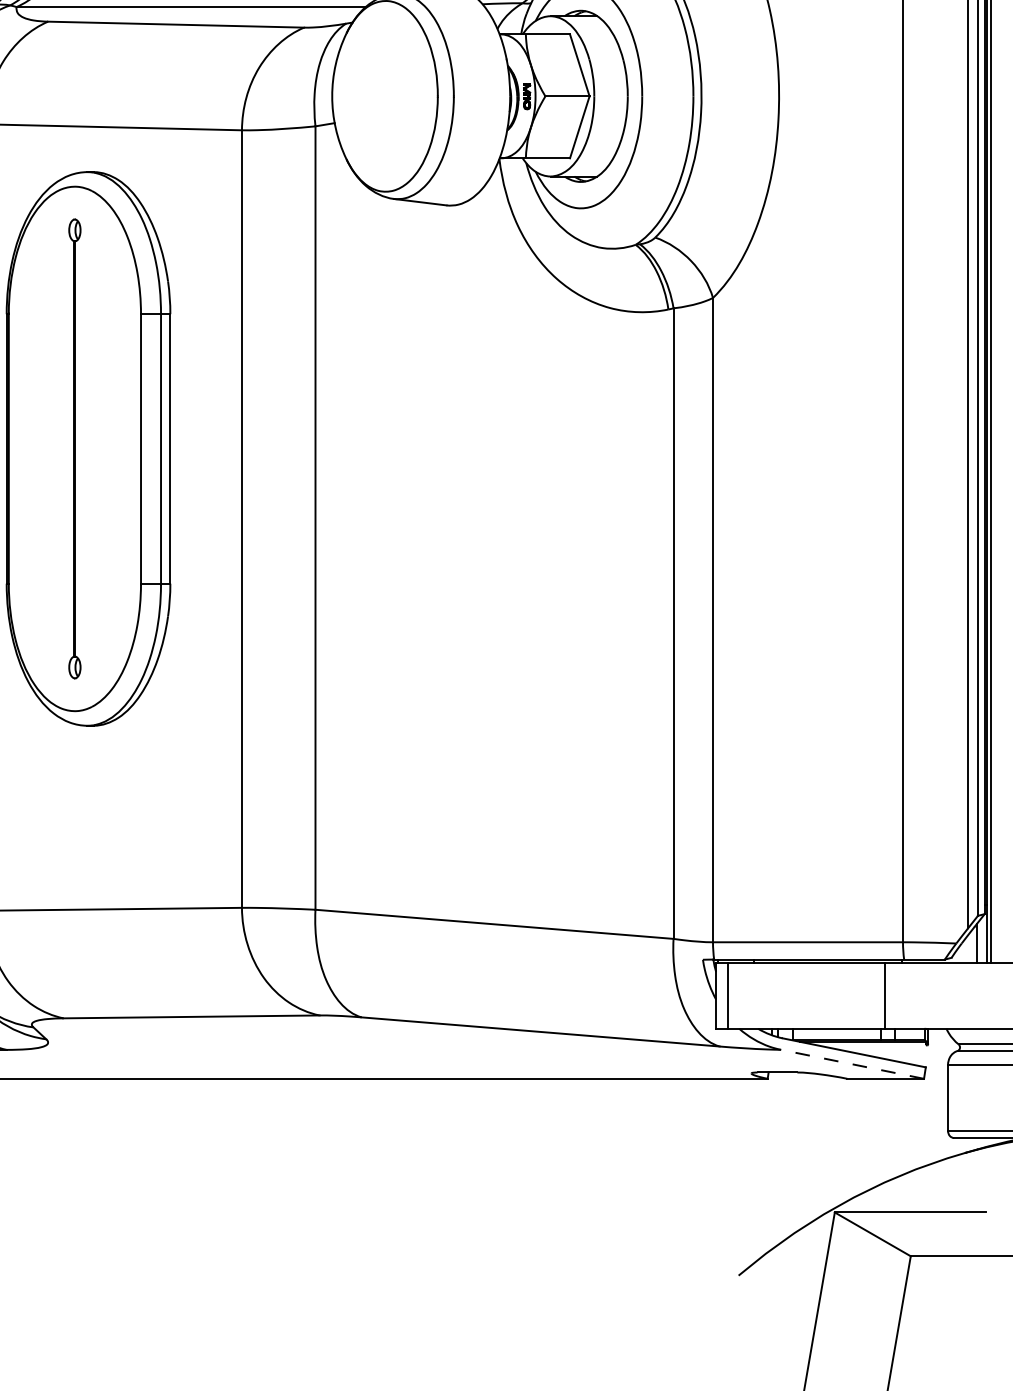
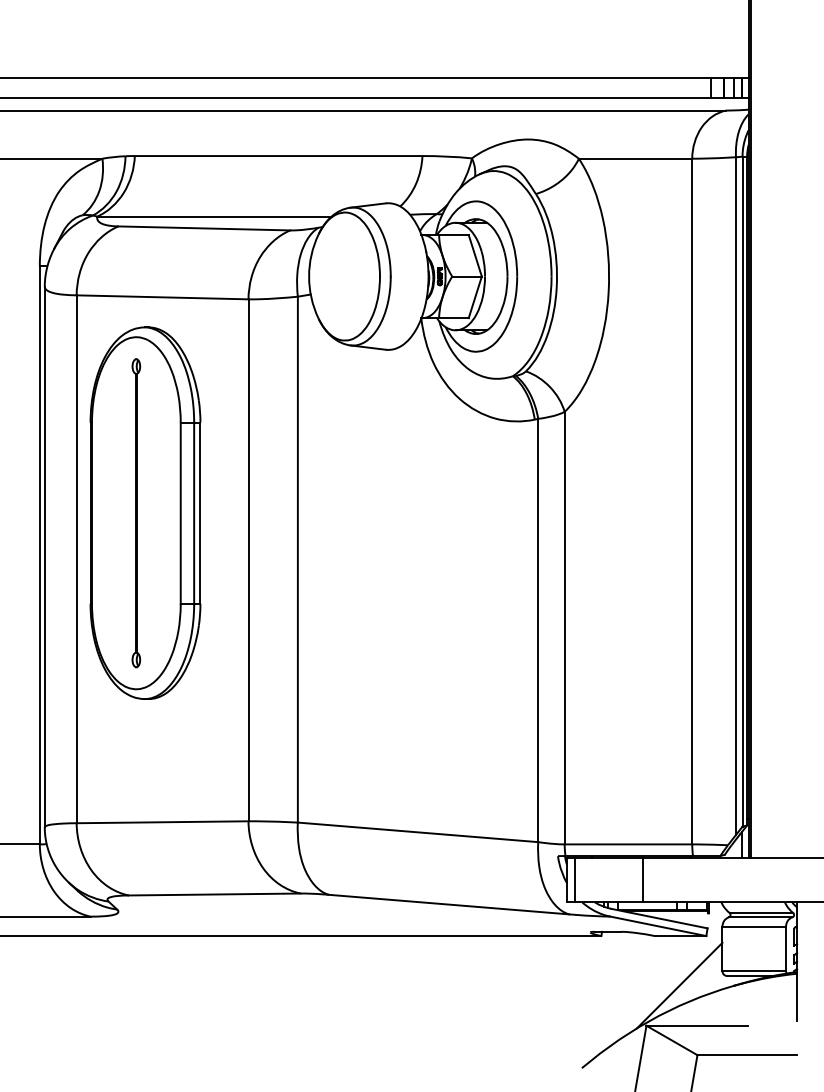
line: (885, 996) -> (643, 880), moved
line: (852, 1064) -> (658, 926), dashed -> solid
line: (884, 1152) -> (679, 985), added

